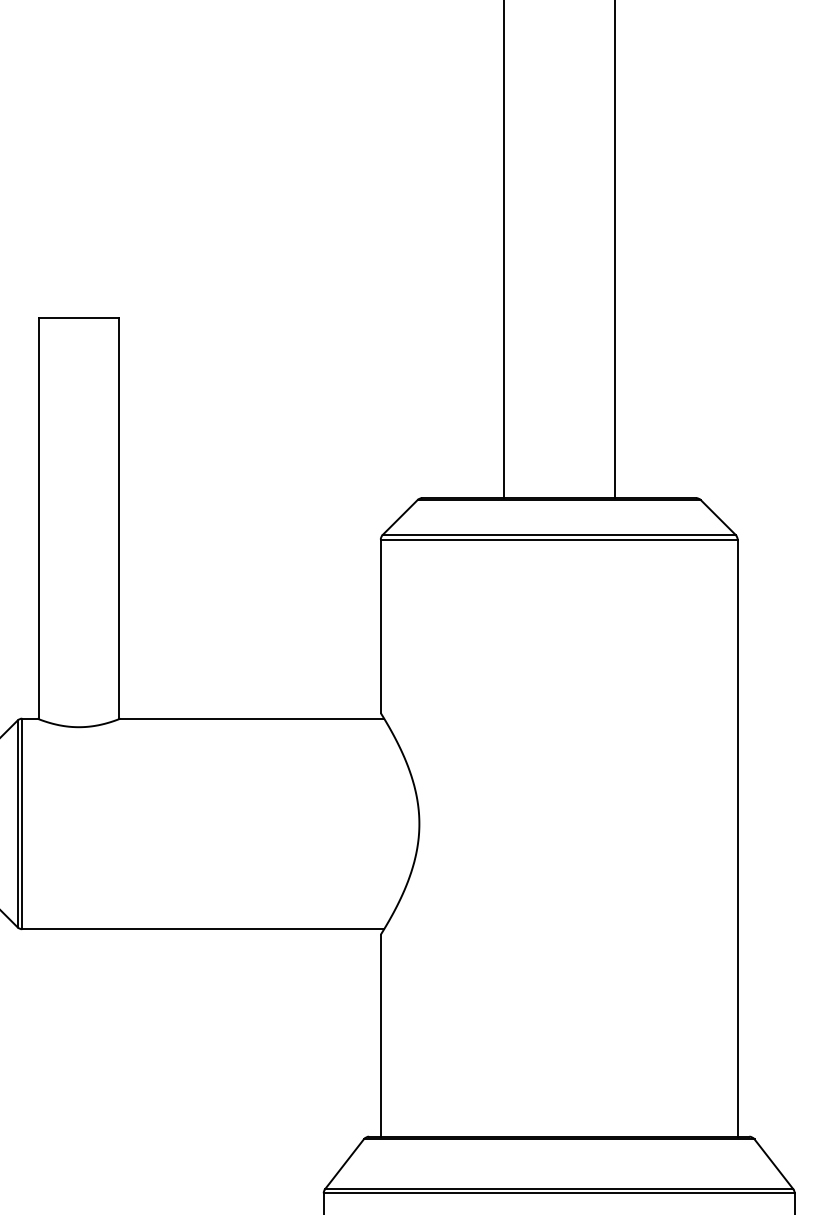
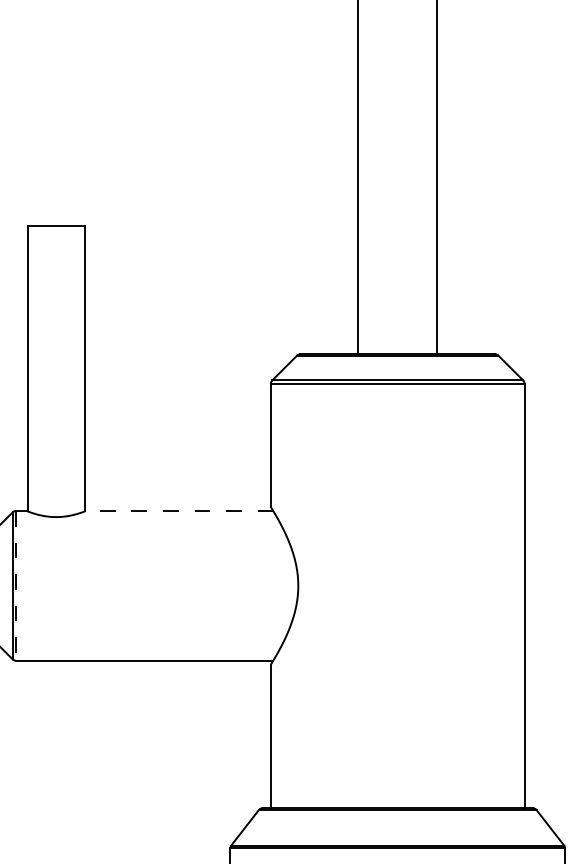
line: (252, 718) -> (179, 510), solid -> dashed
line: (22, 824) -> (16, 586), solid -> dashed

